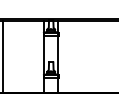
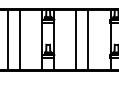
line: (18, 56) -> (20, 39), added
line: (85, 56) -> (76, 39), added
line: (99, 56) -> (88, 39), added

